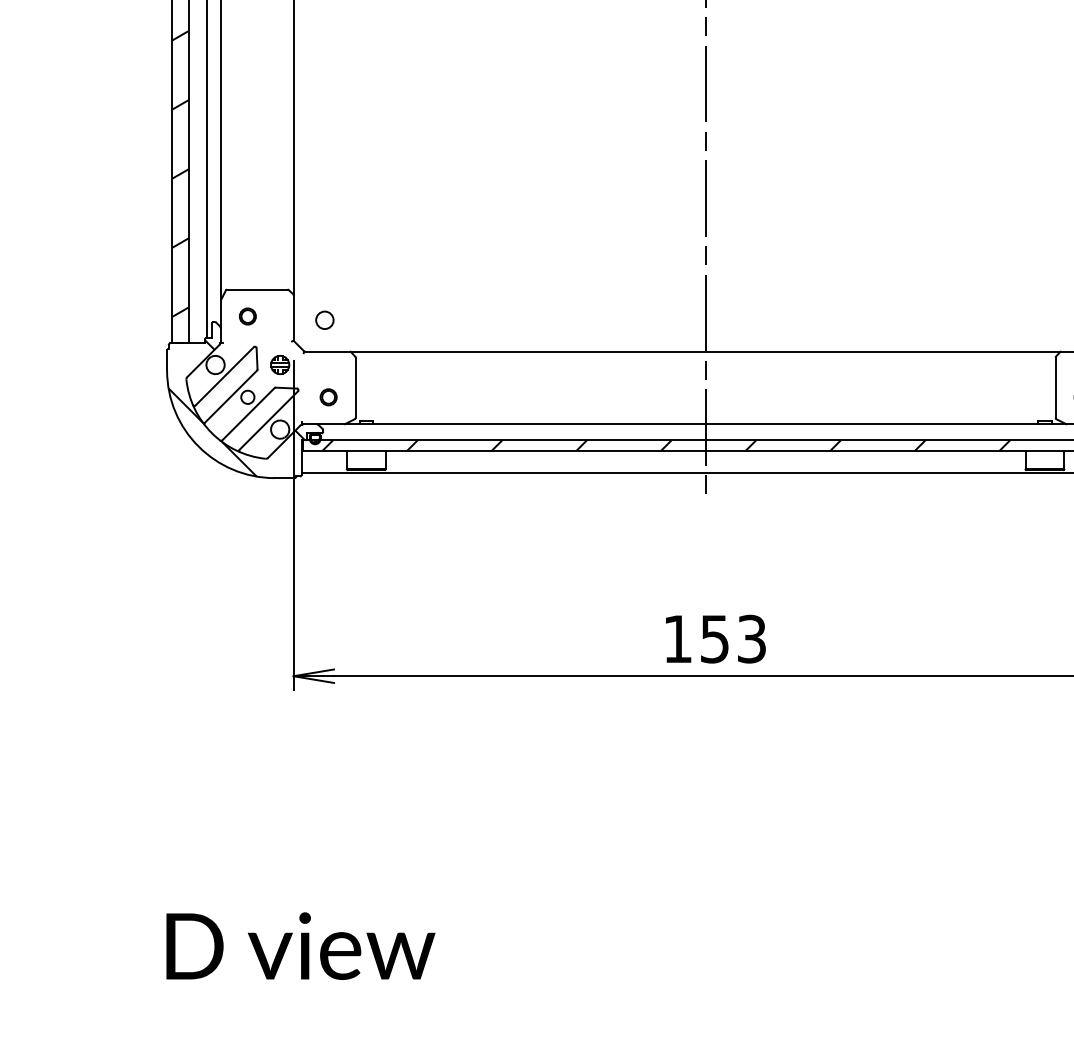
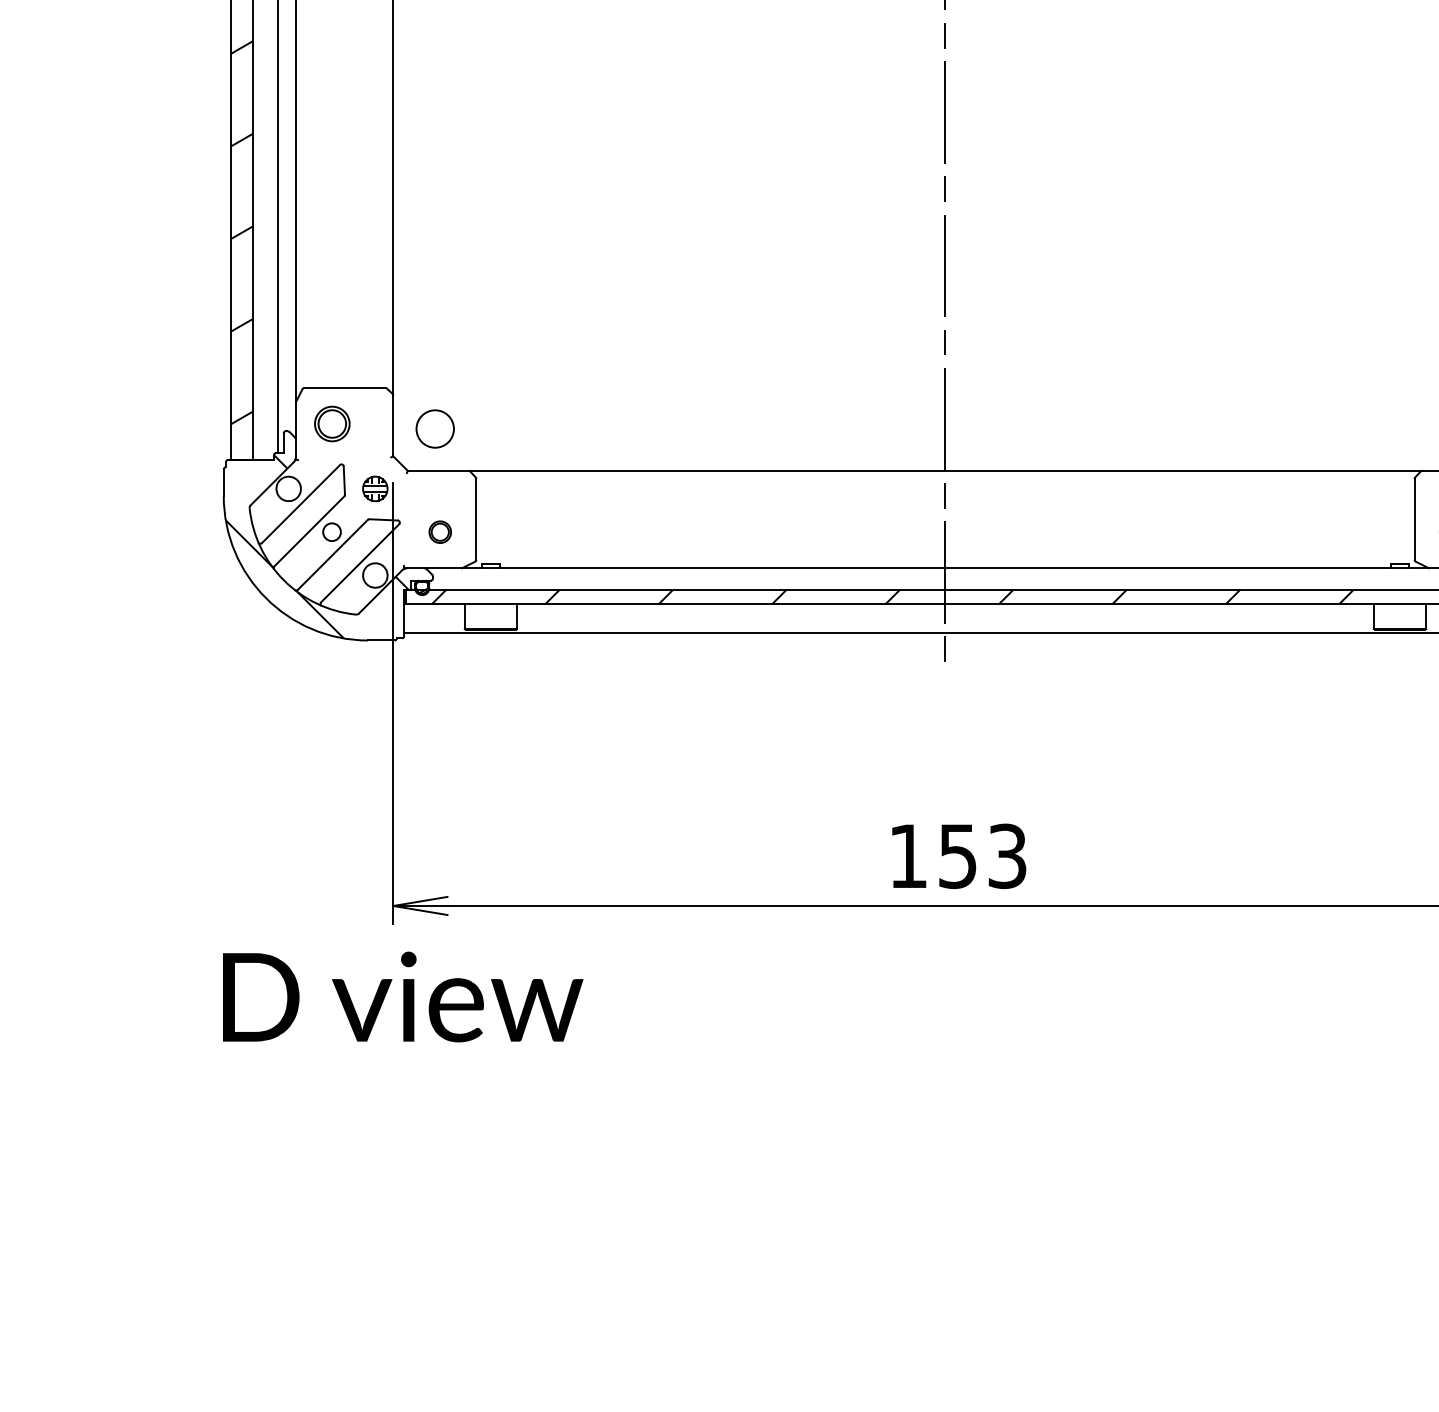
circle: (247, 316) -> (331, 423), size x1.6
circle: (324, 320) -> (434, 429), size x1.6
text: (300, 945) -> (402, 996), moved

